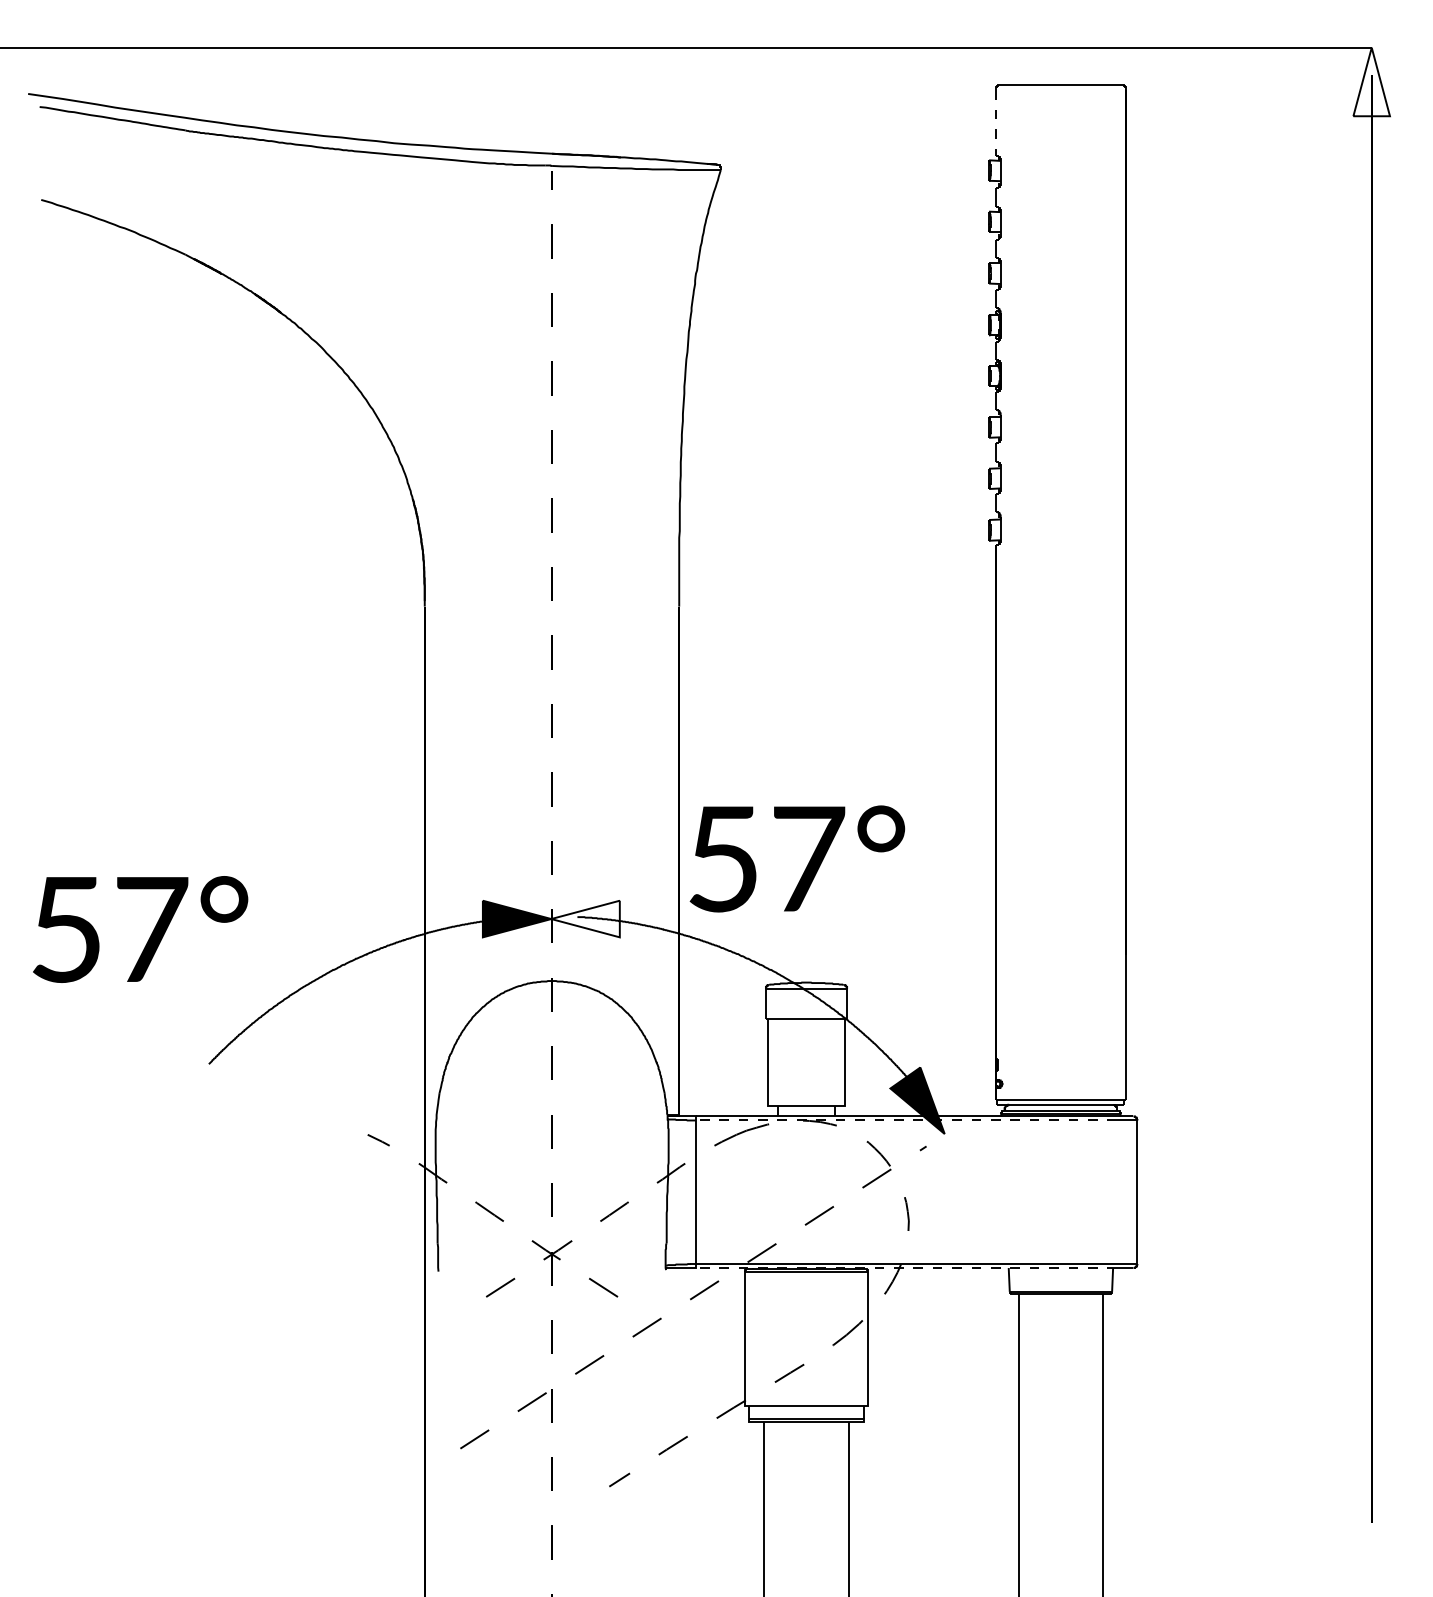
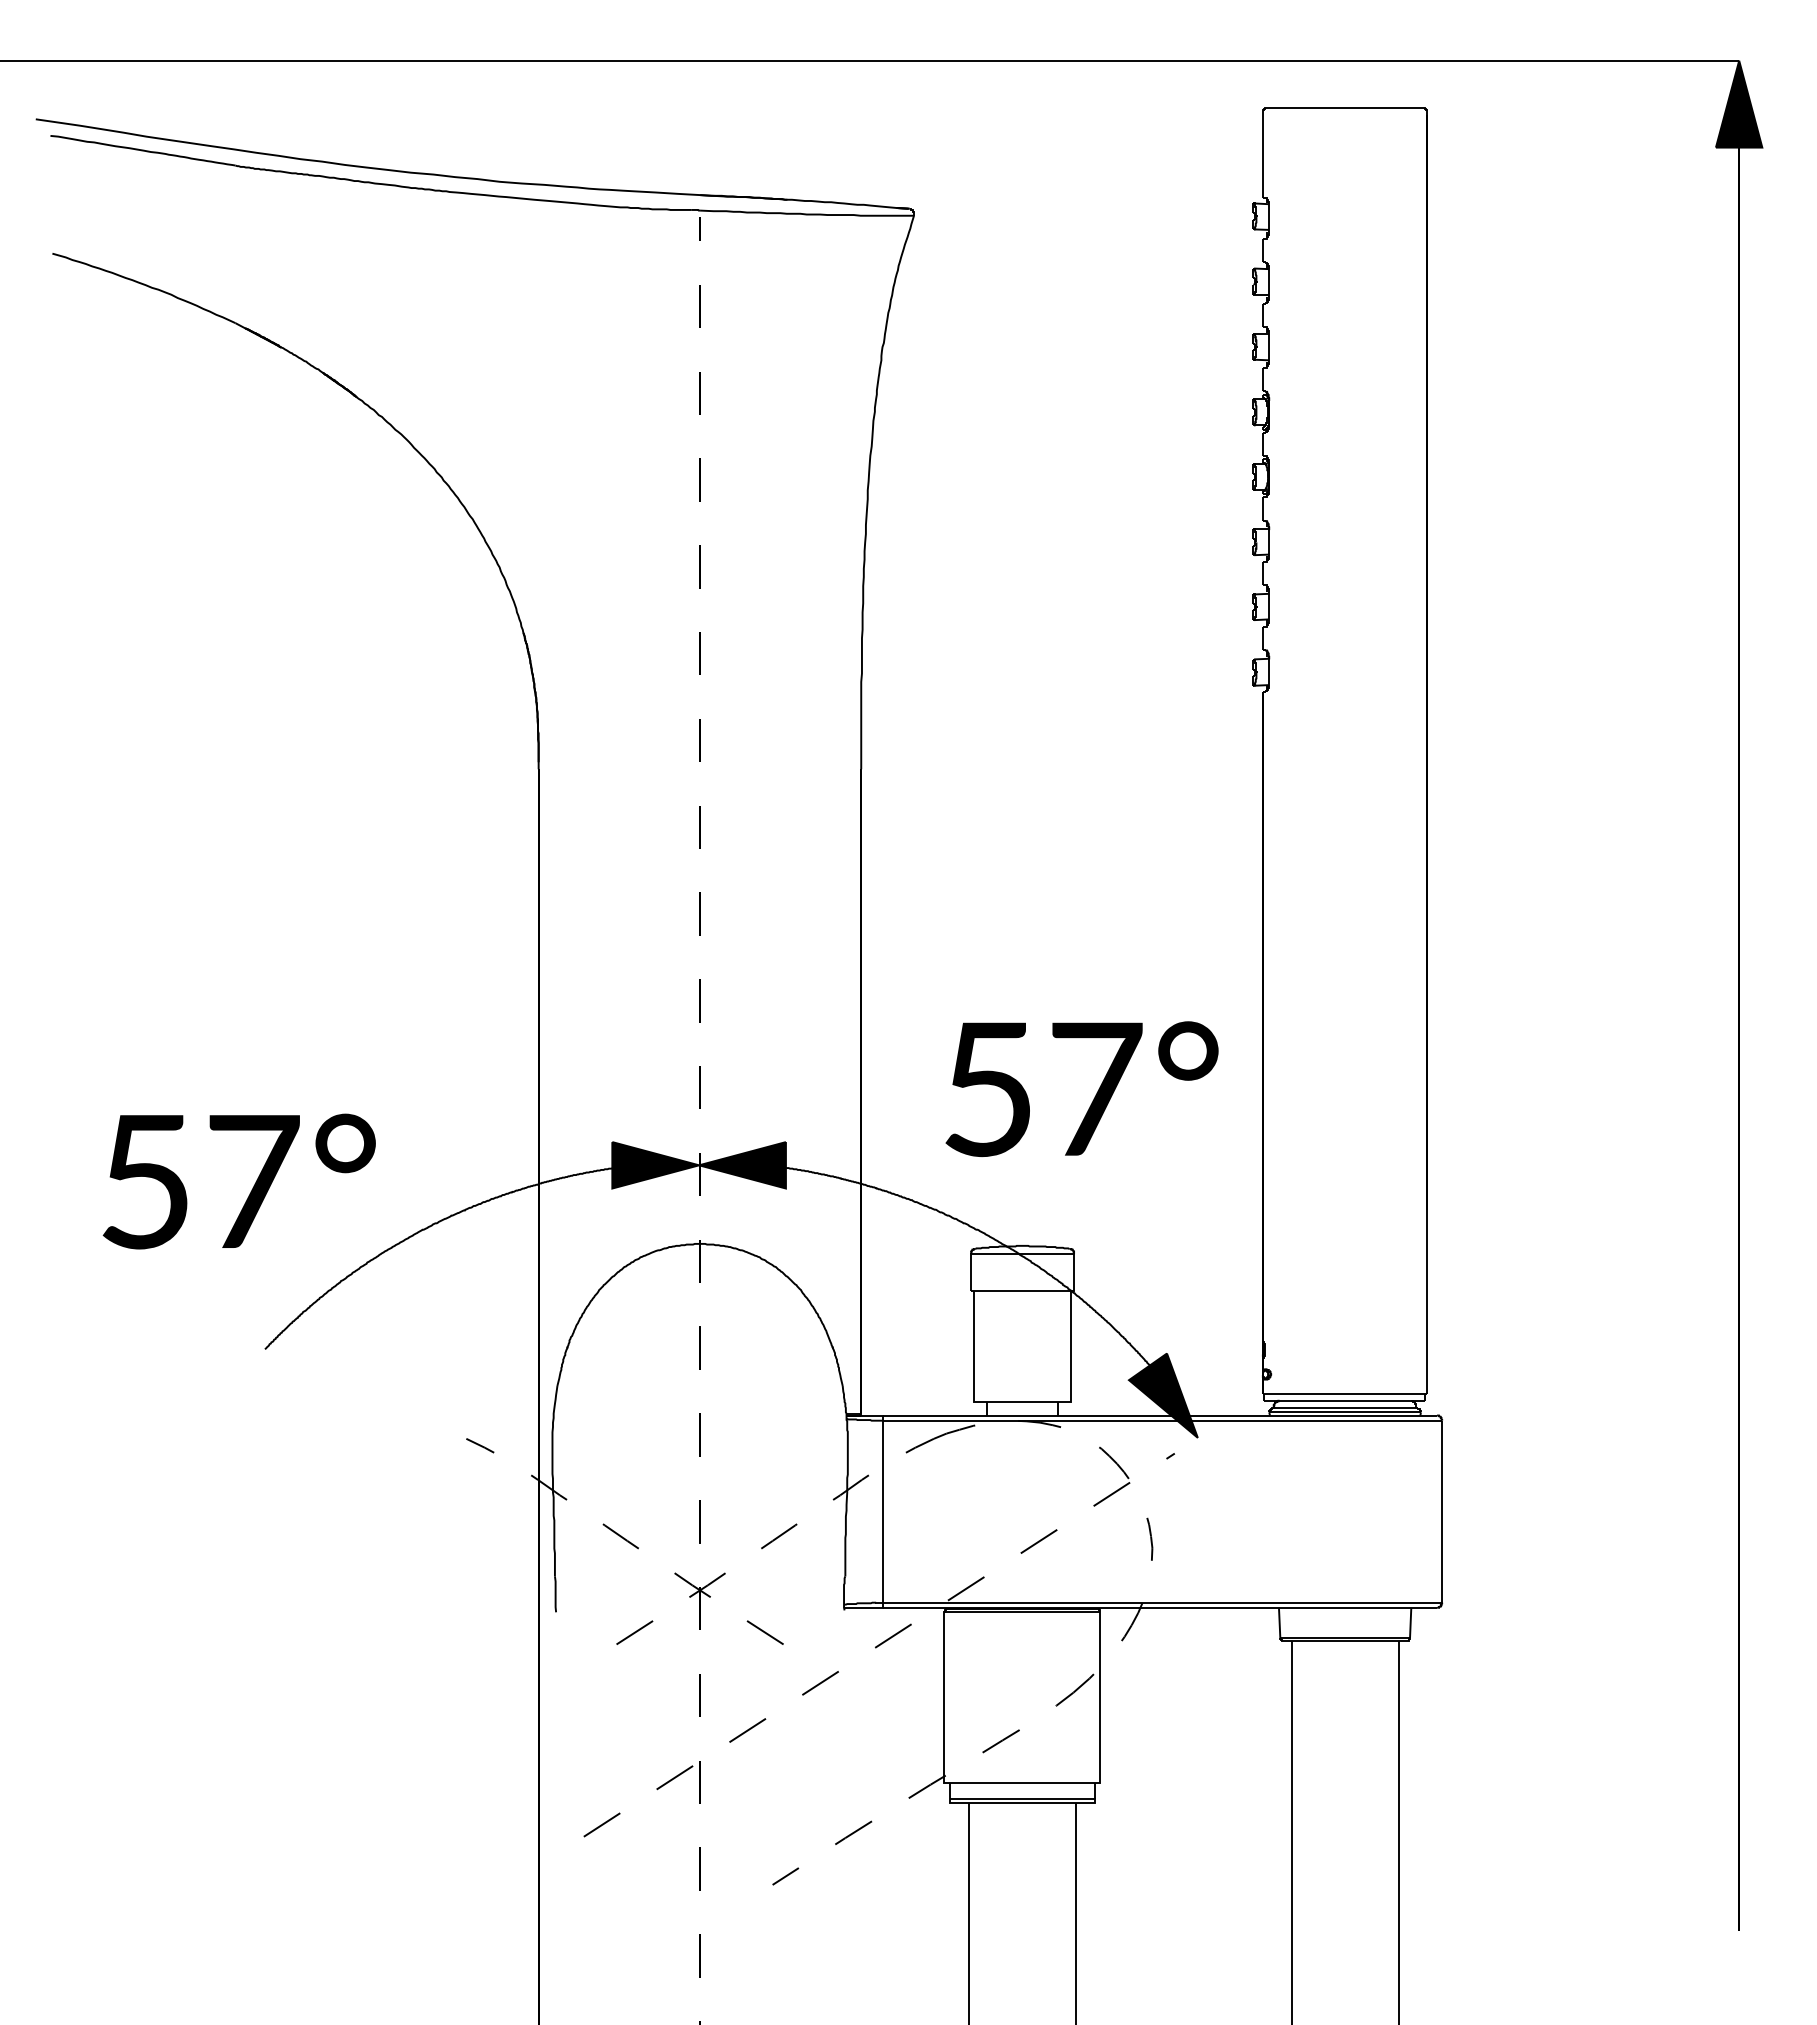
fill: (1371, 81) -> (1738, 103), added
line: (995, 123) -> (1262, 156), dashed -> solid
text: (796, 858) -> (1081, 1088), moved
fill: (585, 919) -> (742, 1165), added
text: (139, 929) -> (238, 1181), moved
line: (906, 1120) -> (1149, 1420), dashed -> solid
line: (906, 1267) -> (1149, 1607), dashed -> solid

